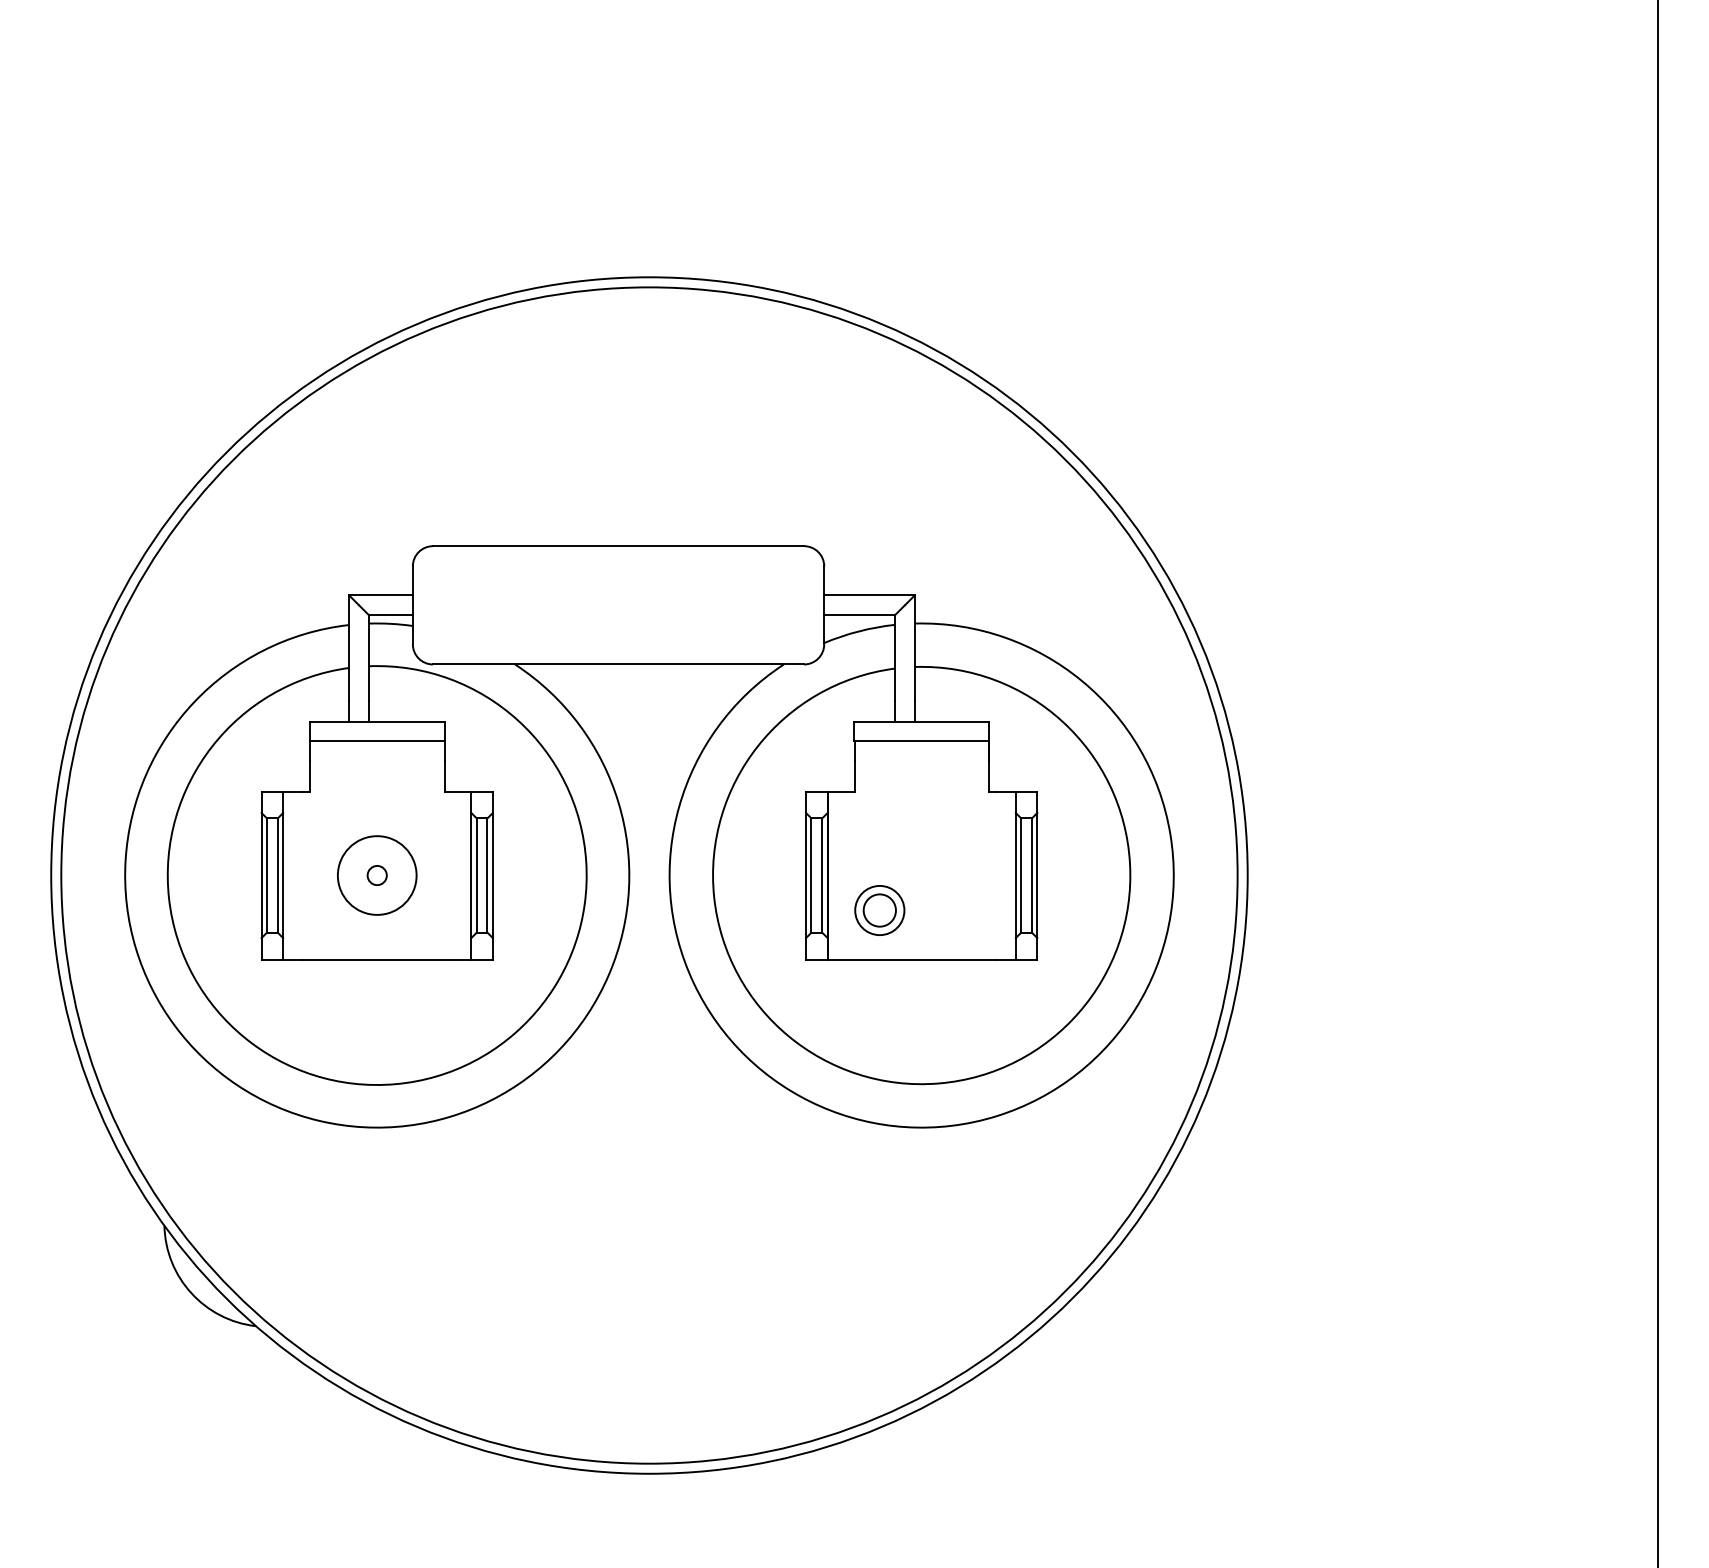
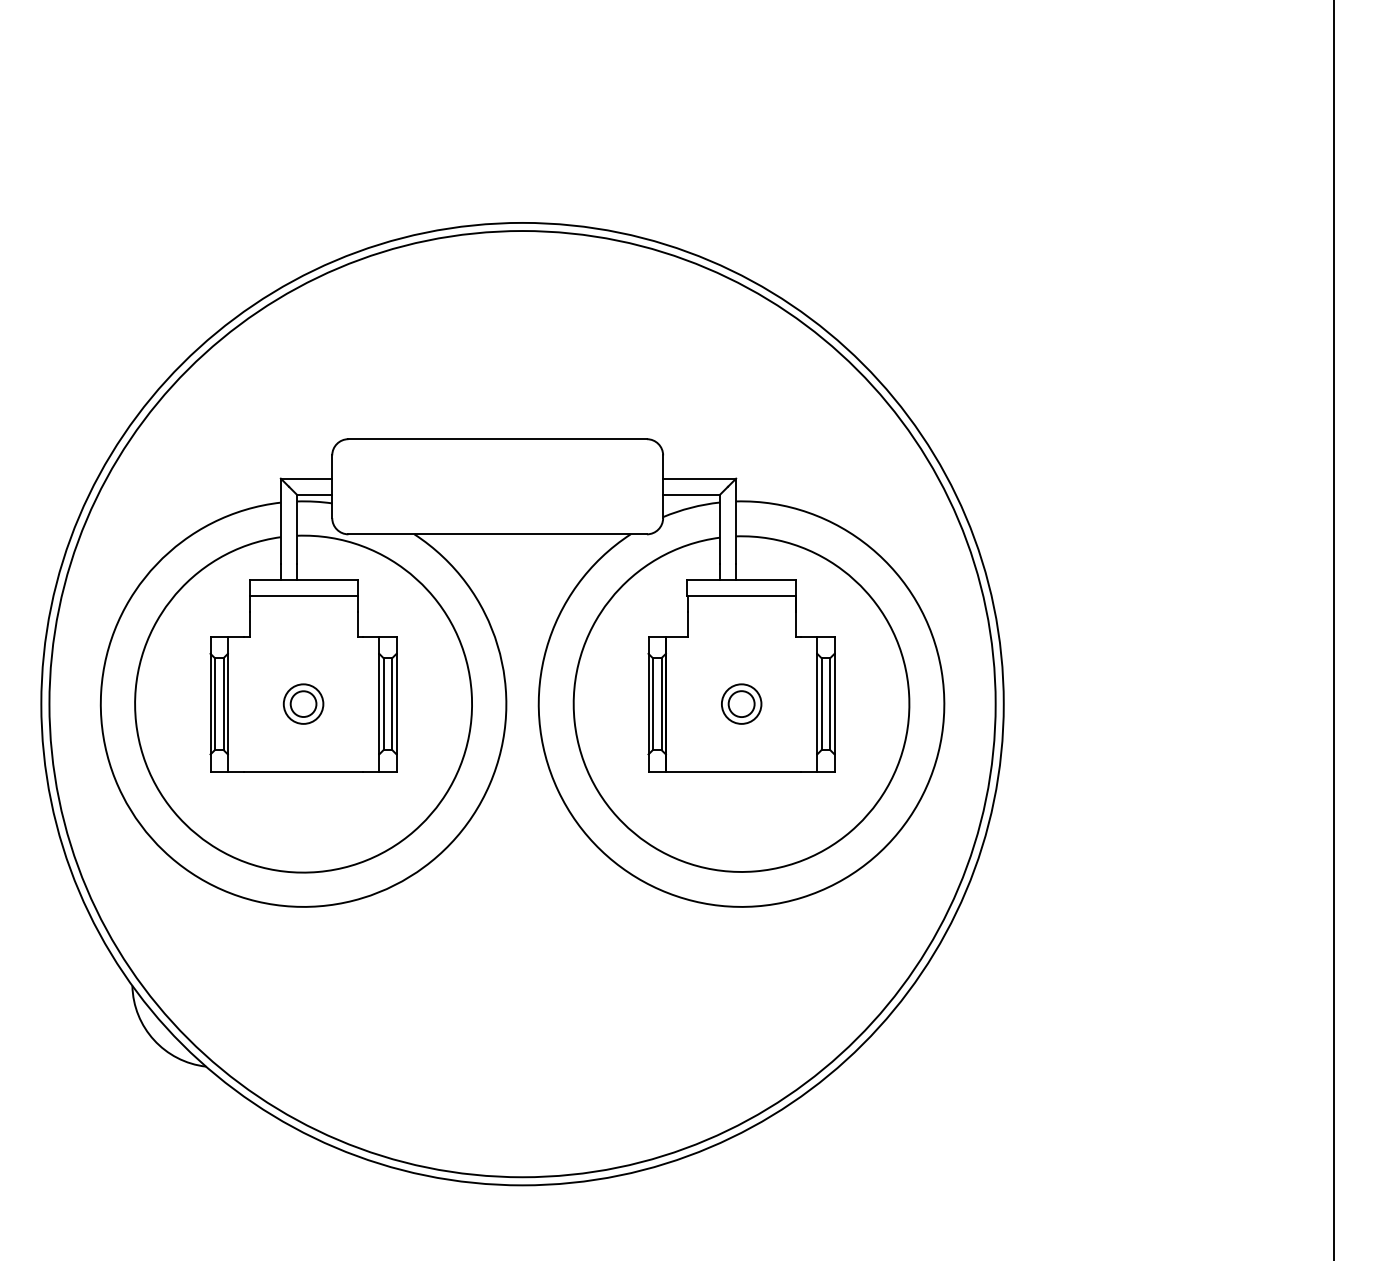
circle: (376, 875) -> (302, 704), size x0.62
circle: (377, 875) -> (303, 704), size x1.67
part: (879, 910) -> (741, 704), moved

